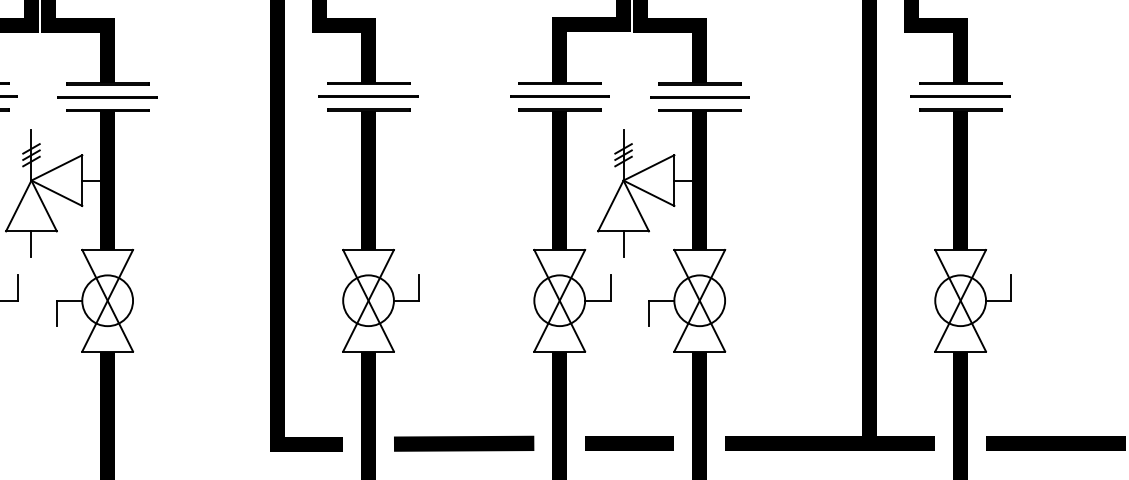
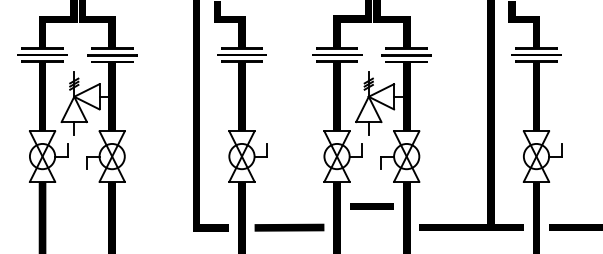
line: (628, 443) -> (371, 206), moved

